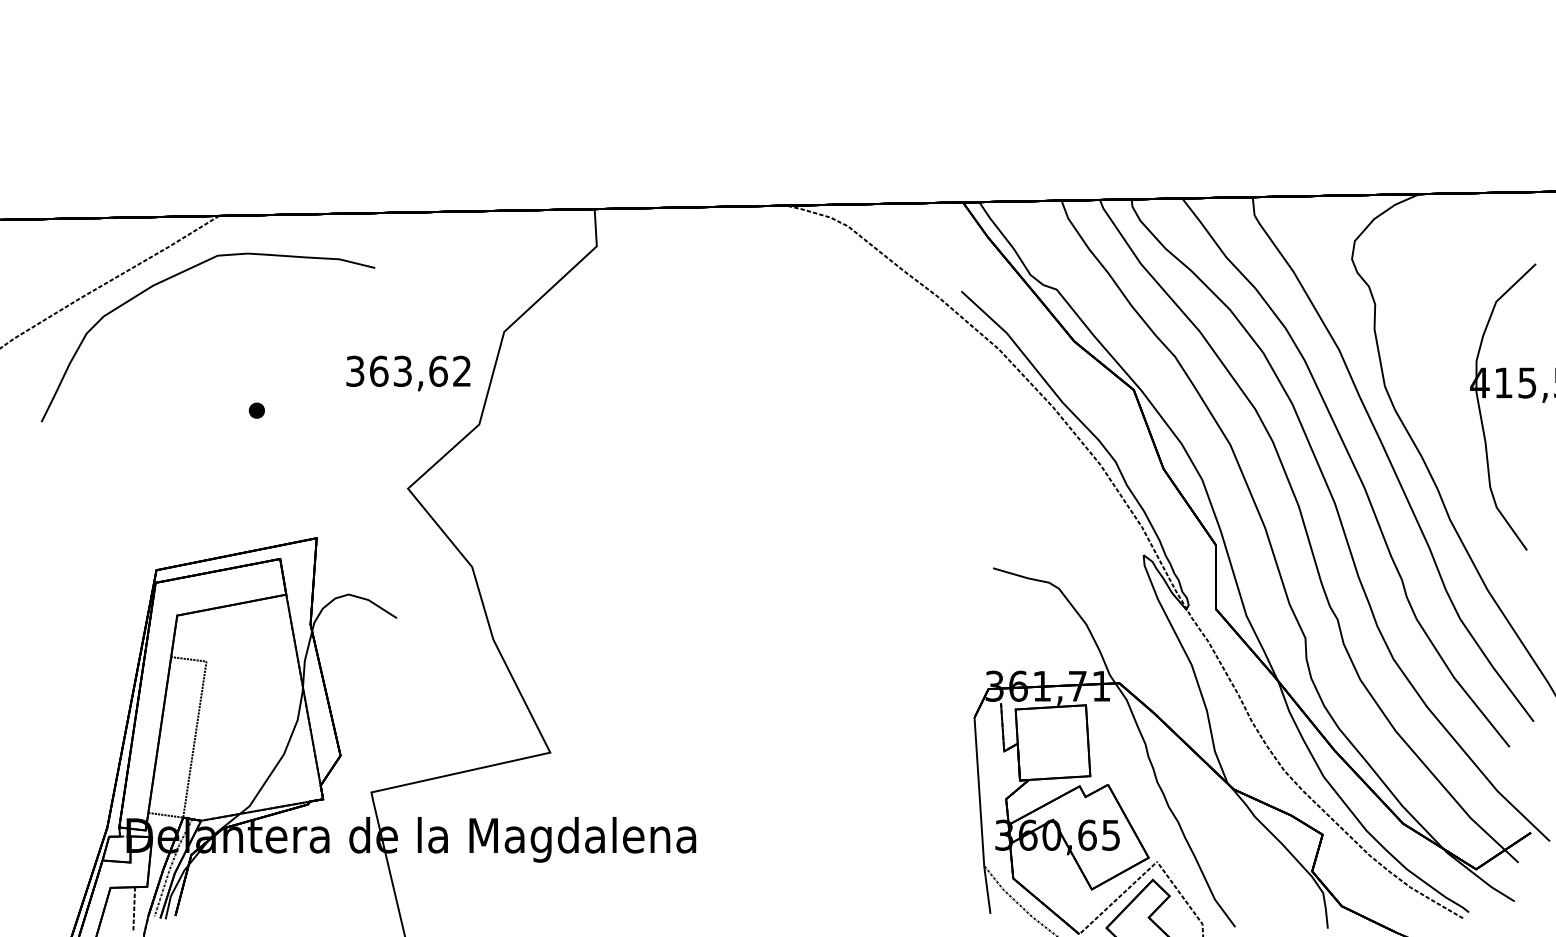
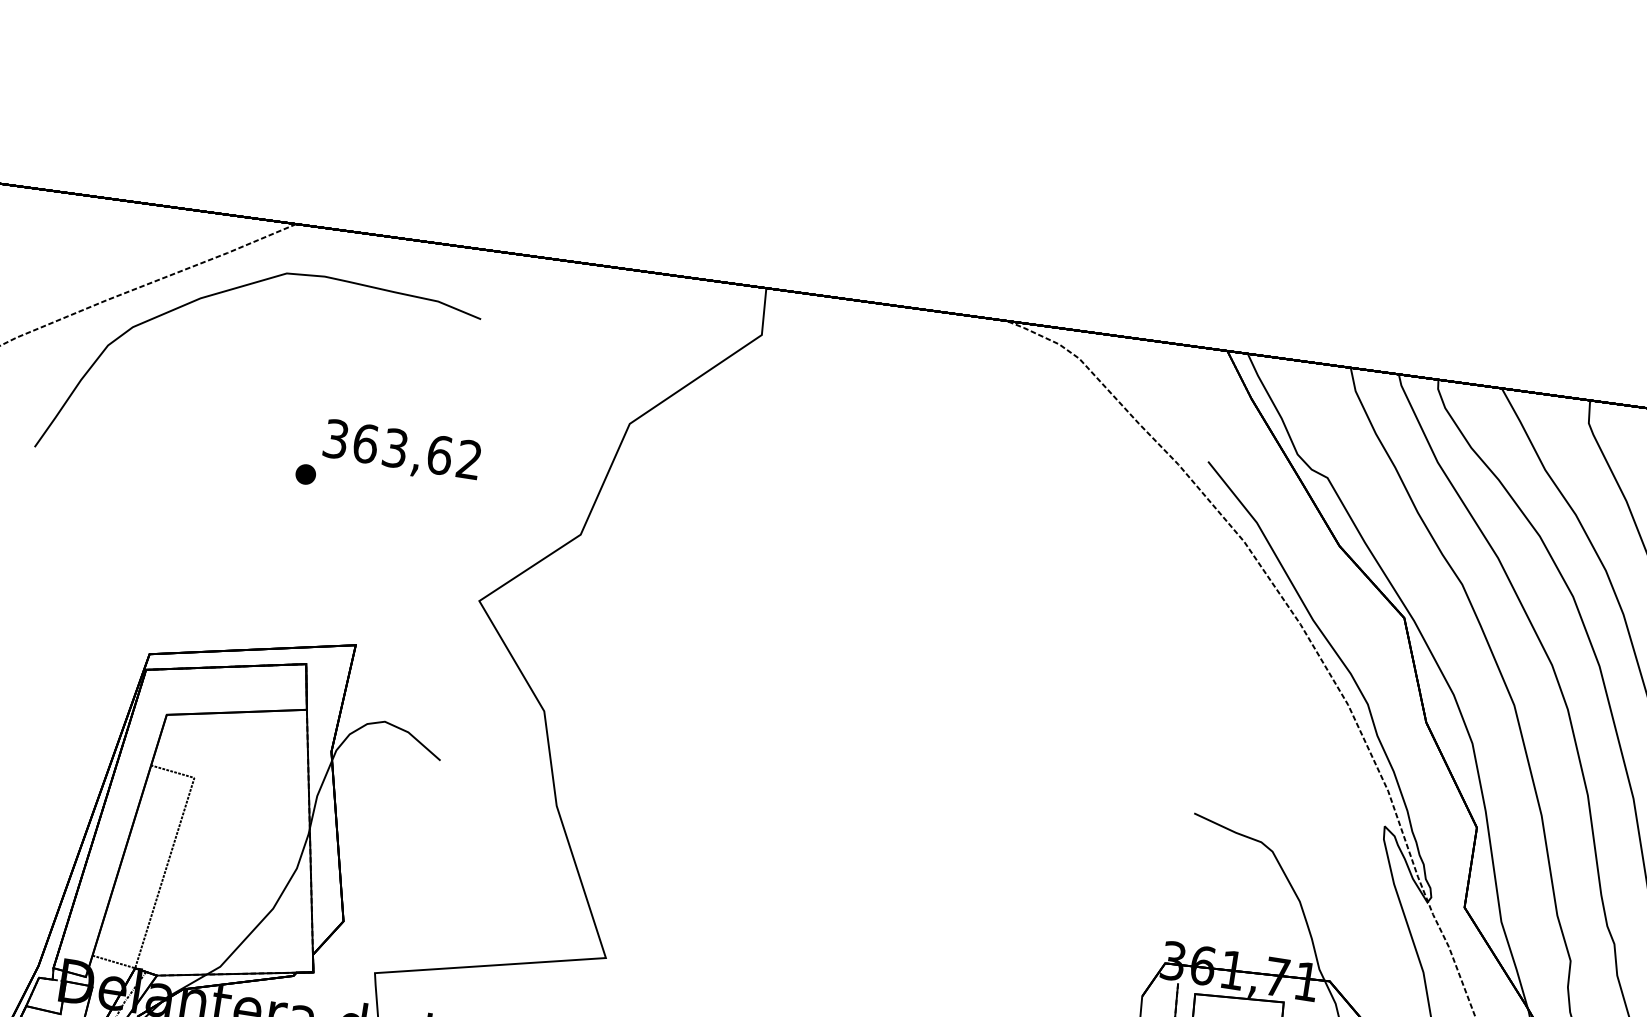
text: (408, 373) -> (402, 452), moved

